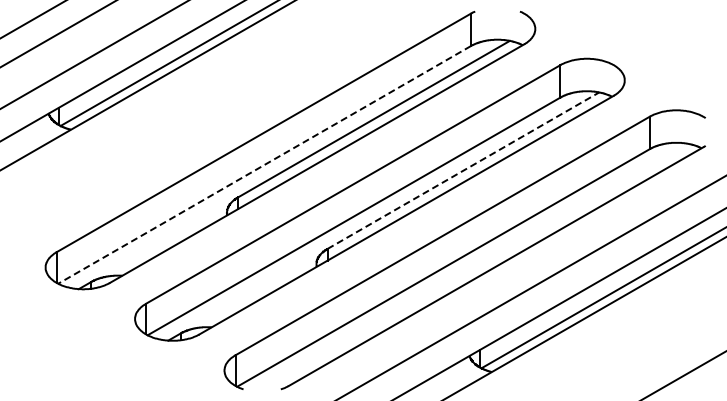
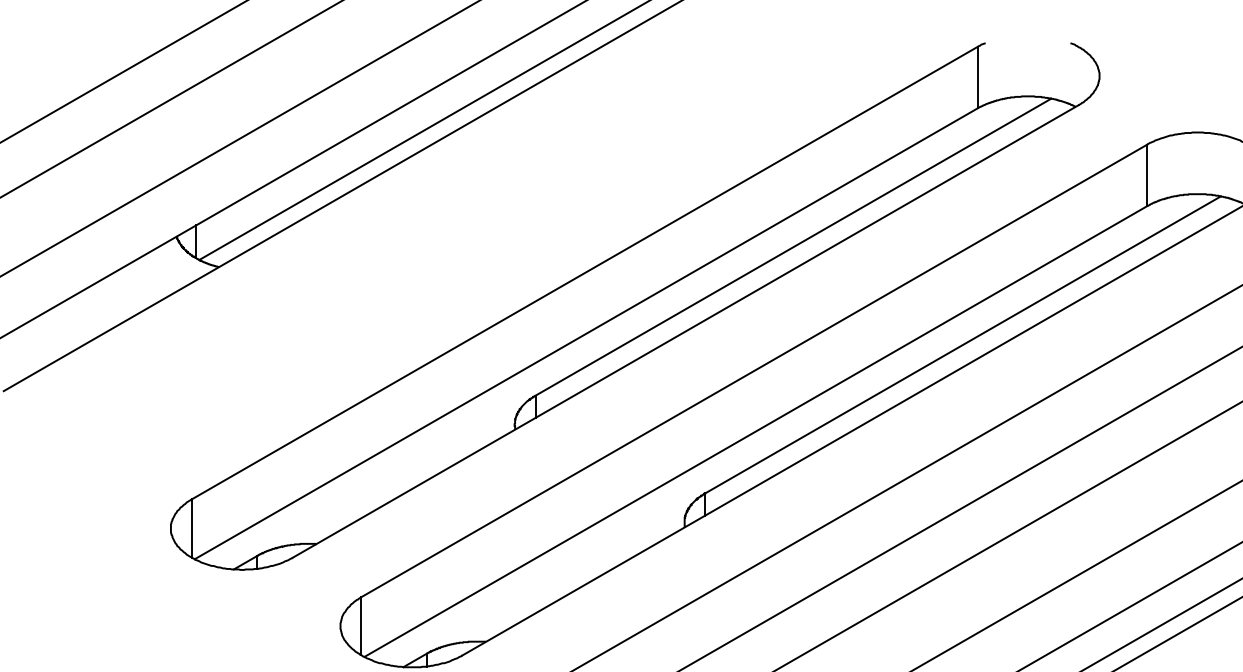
line: (264, 165) -> (585, 334), dashed -> solid
line: (463, 170) -> (963, 344), dashed -> solid

